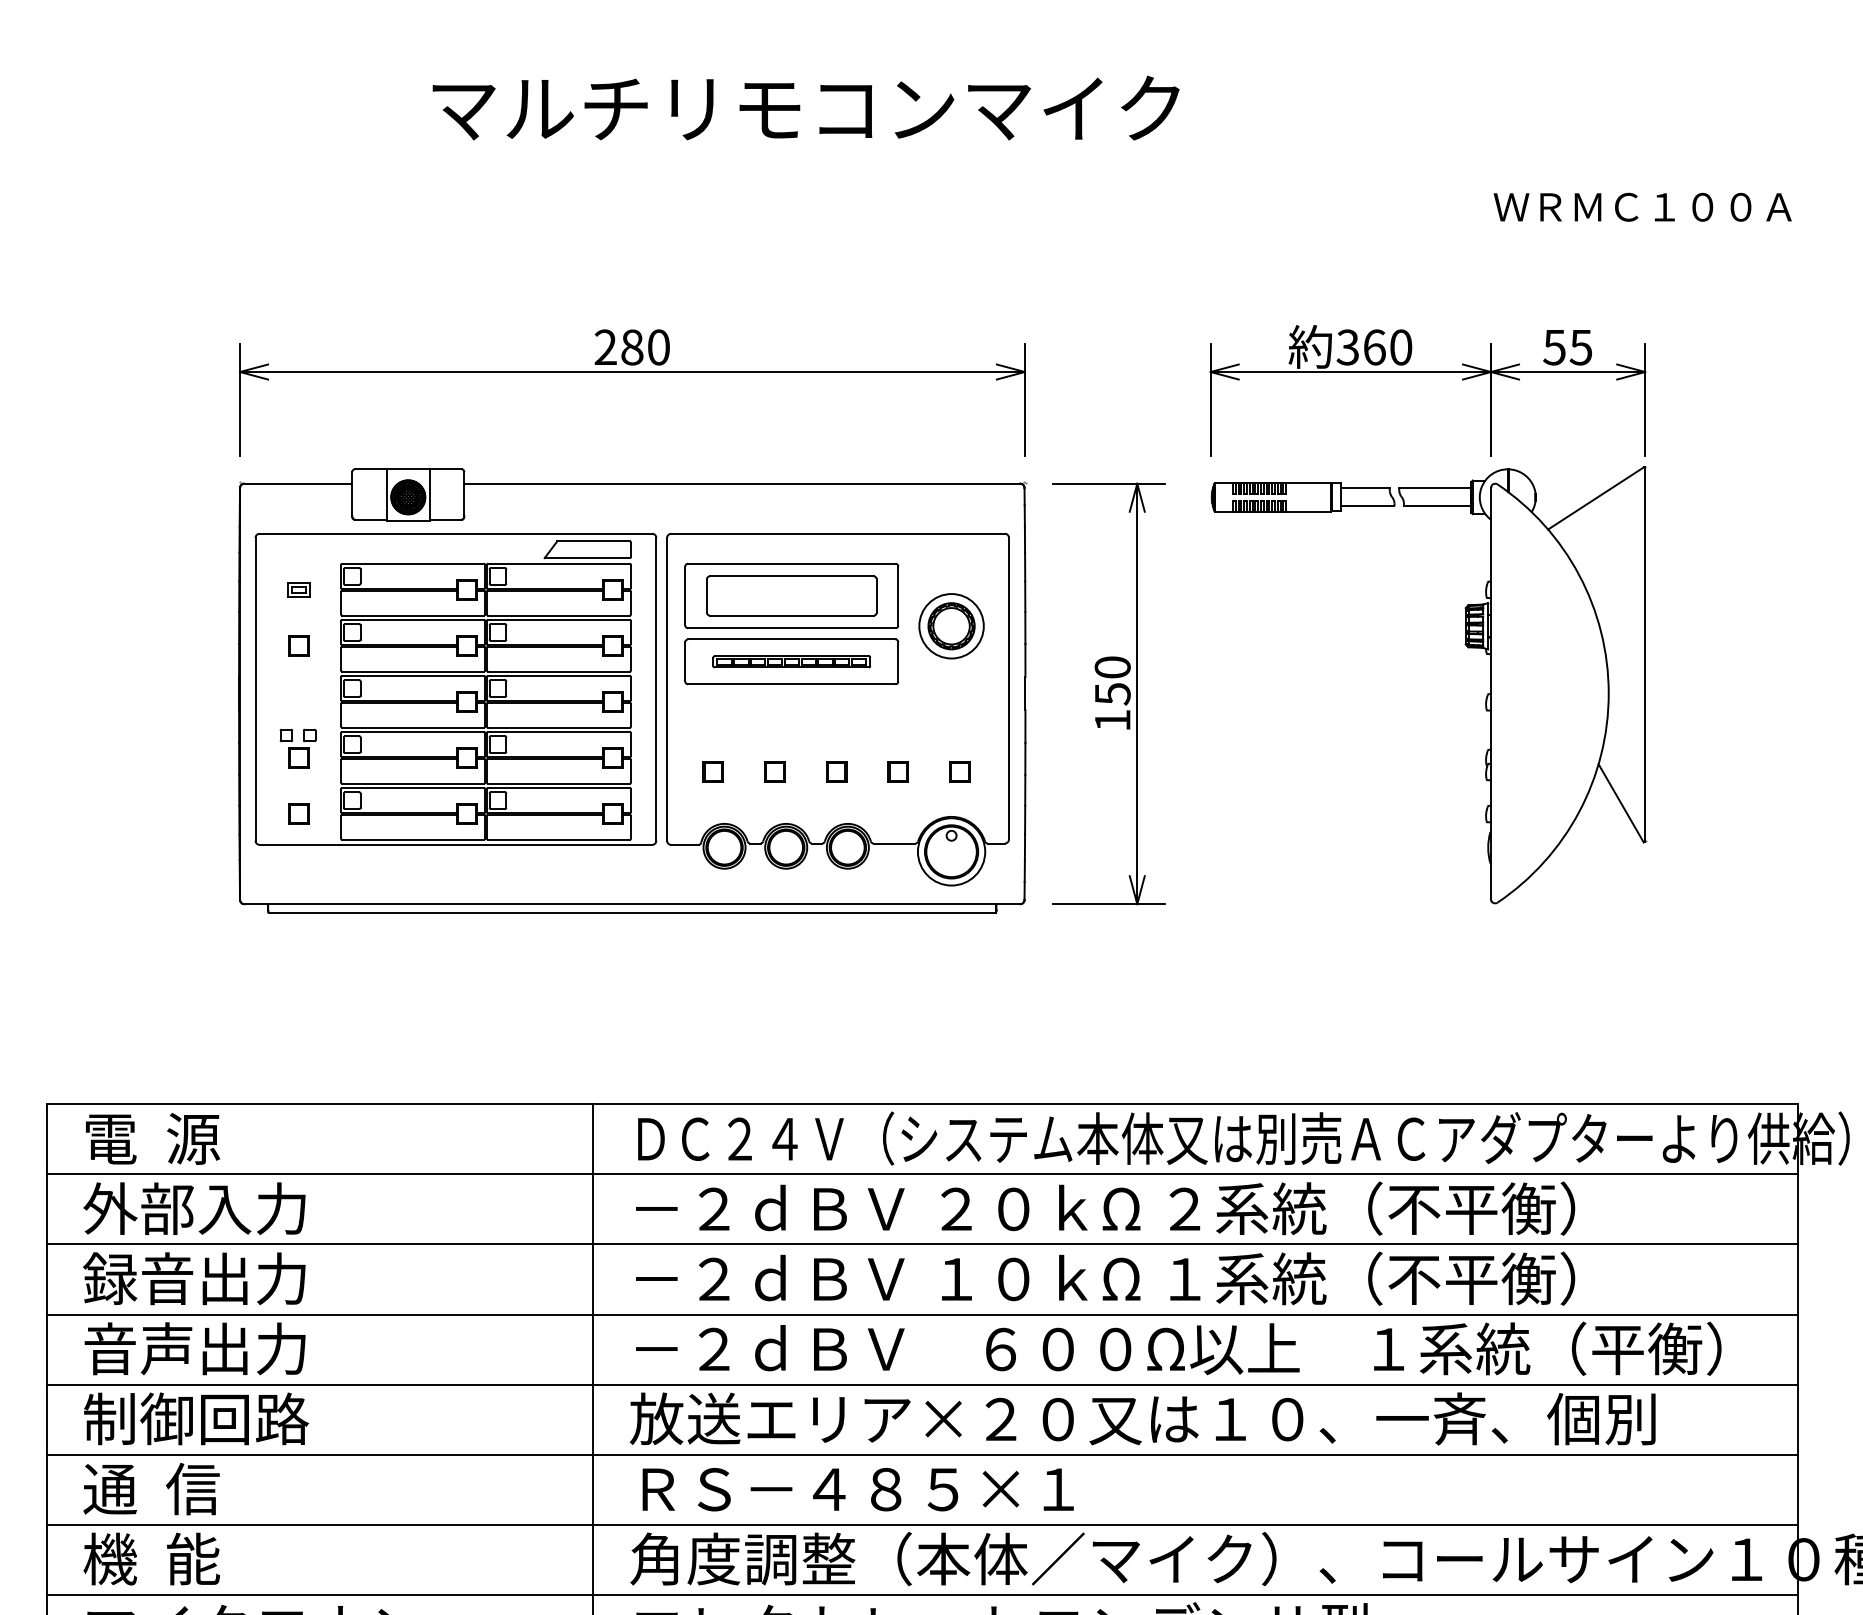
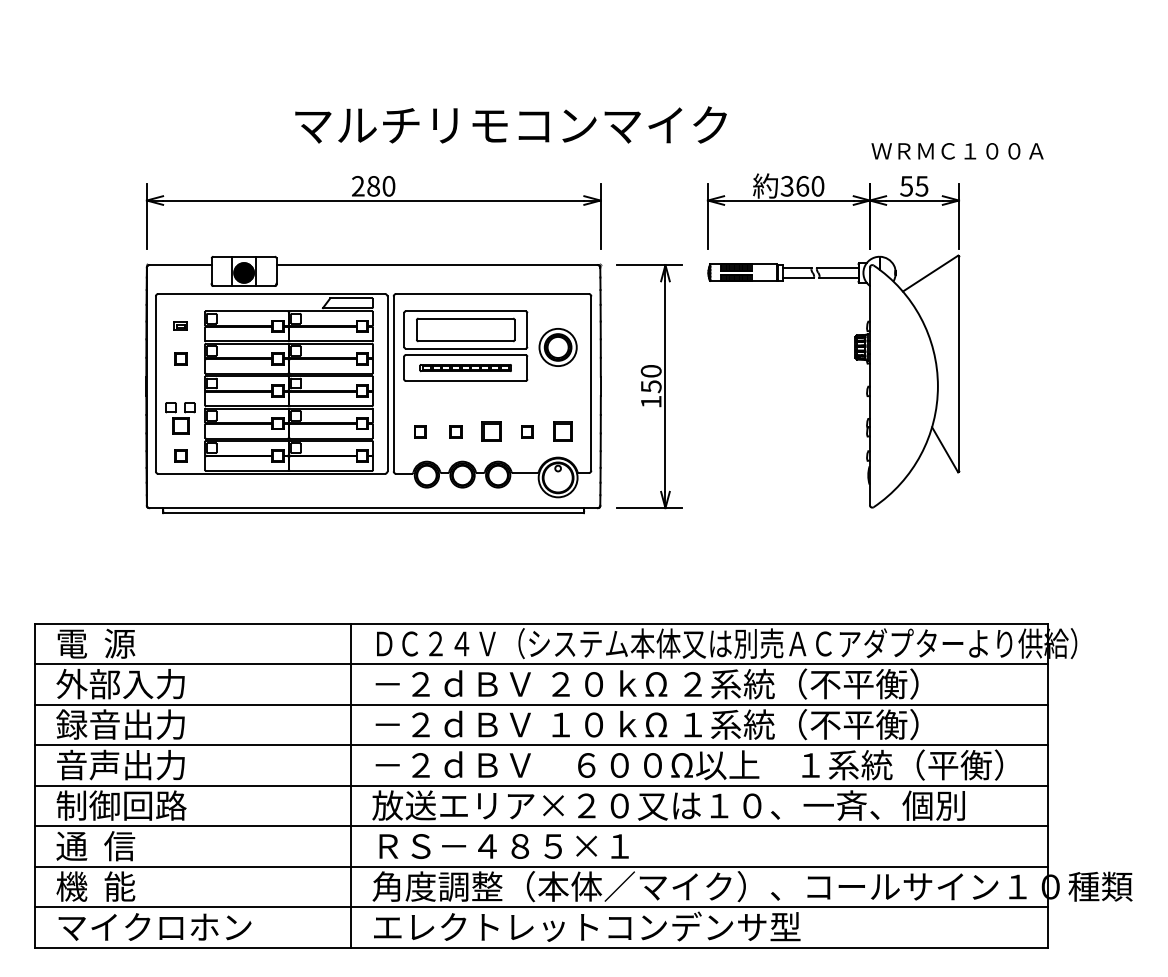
text: (805, 107) -> (510, 124), moved
text: (1642, 207) -> (957, 151), moved
part: (298, 747) -> (180, 417), size x1.4
part: (836, 771) -> (491, 431), size x1.6
part: (959, 771) -> (562, 431), size x1.6

